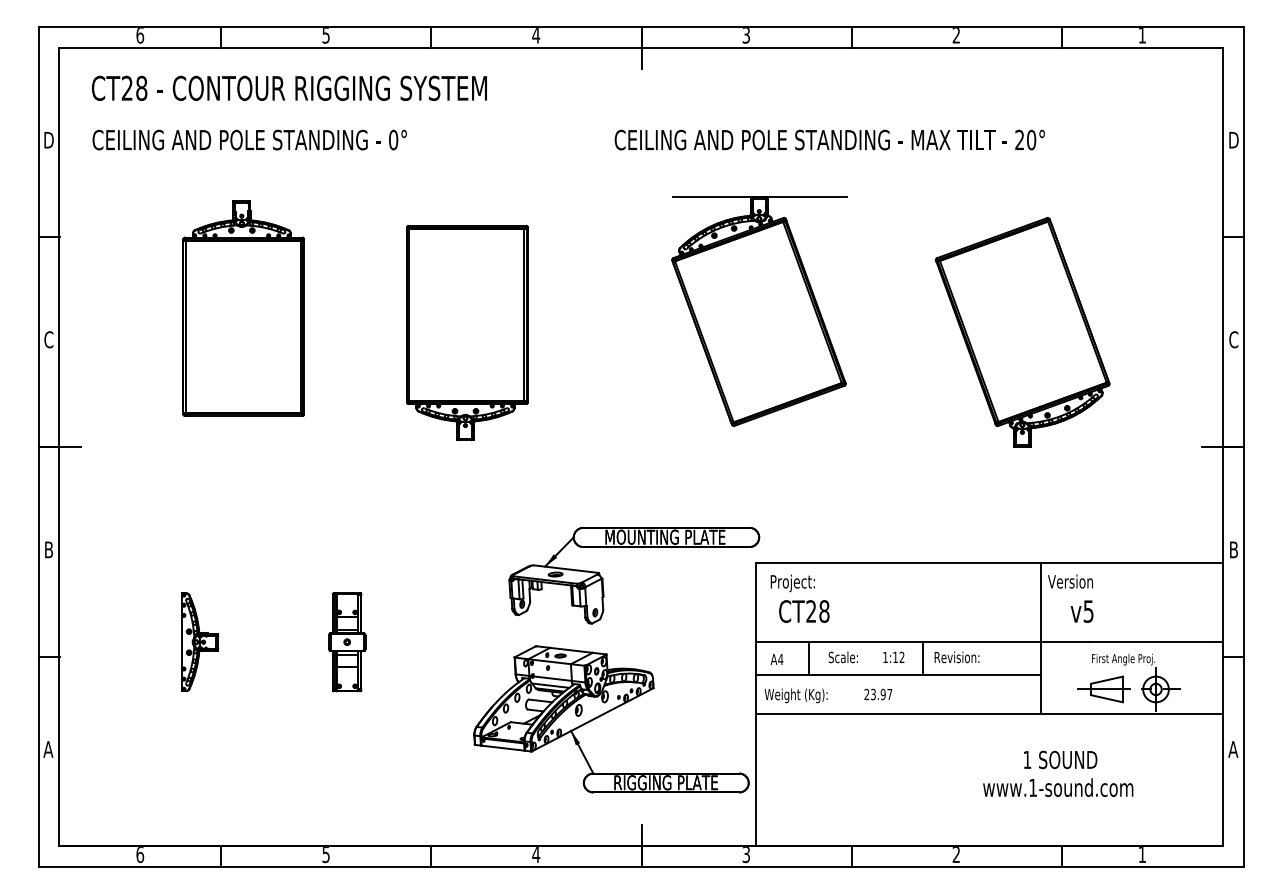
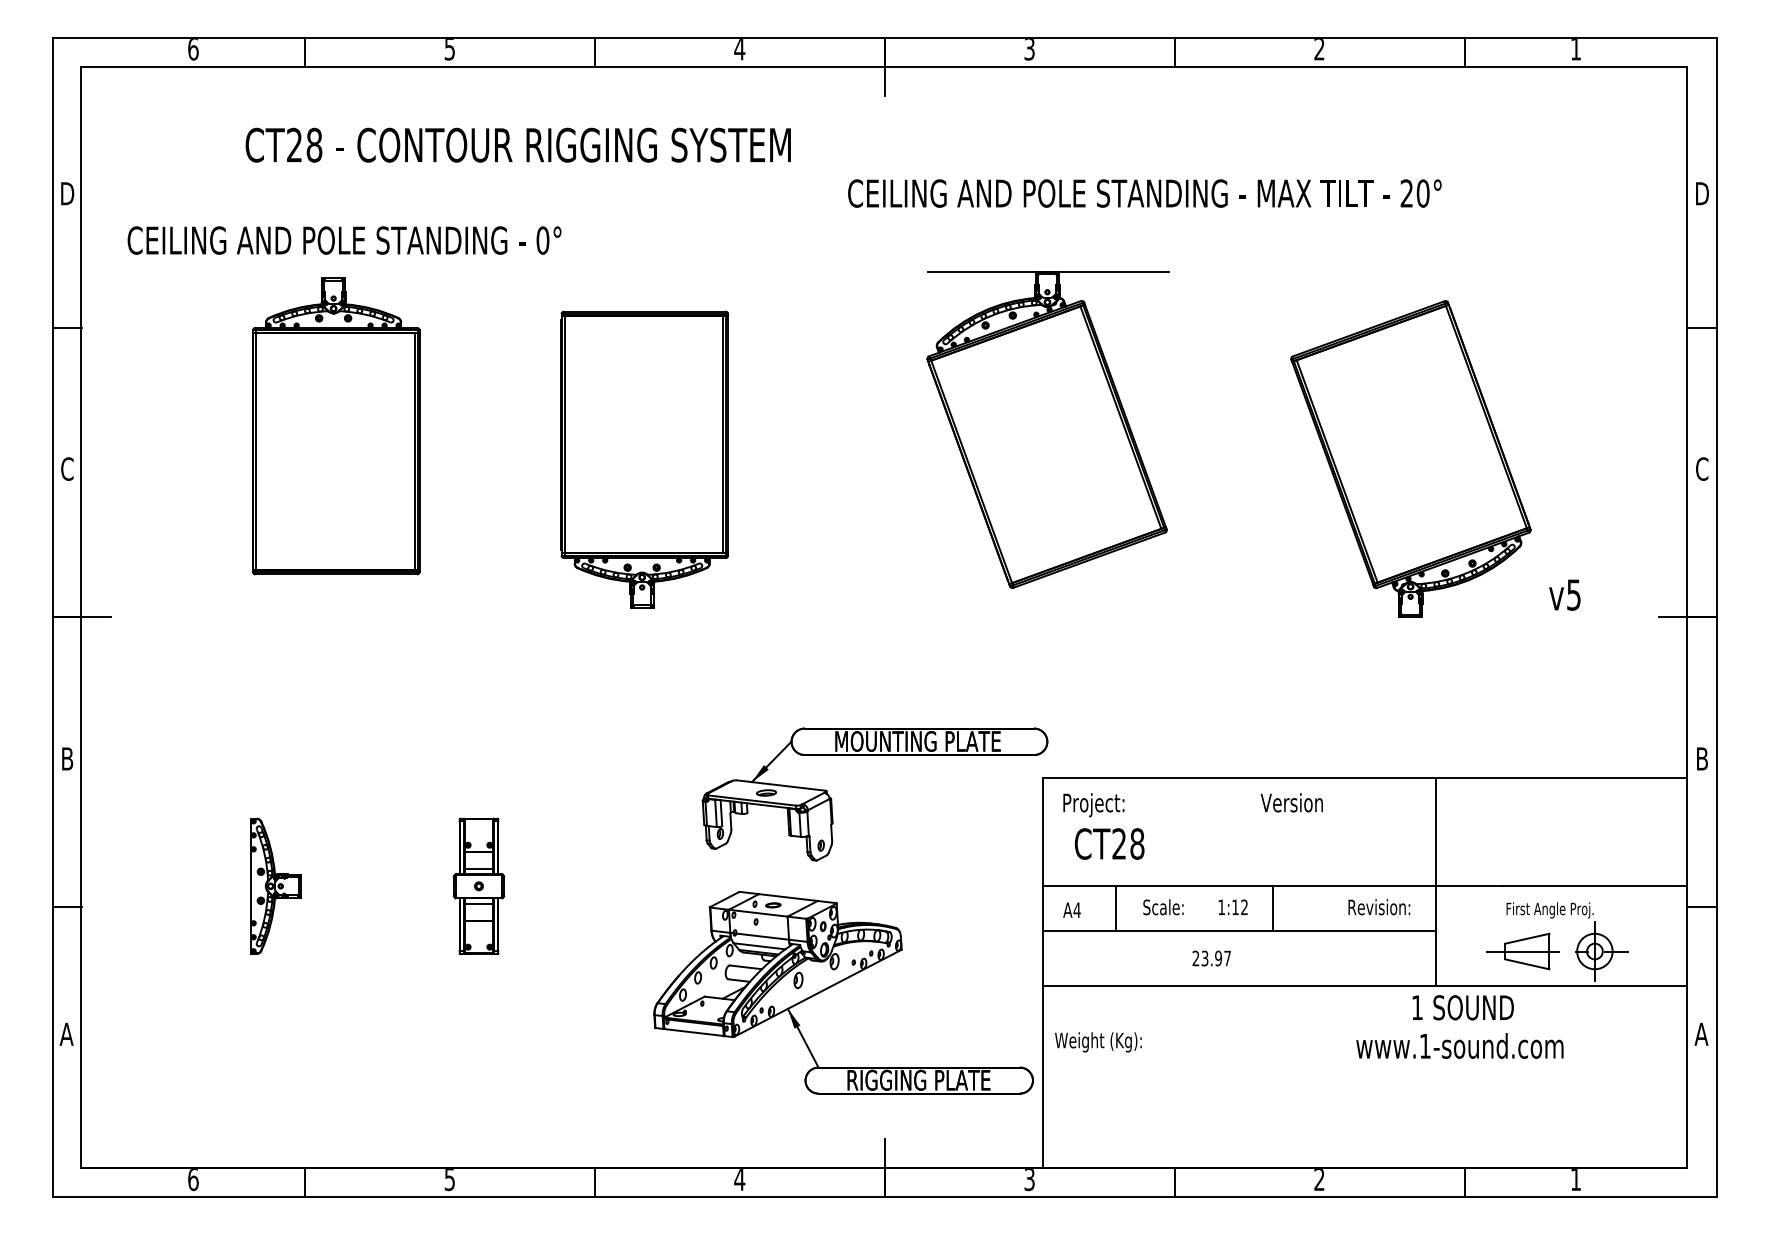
text: (288, 87) -> (517, 144), moved
text: (249, 140) -> (344, 240), moved
text: (1070, 581) -> (1291, 802), moved
text: (1081, 611) -> (1564, 594), moved
text: (957, 657) -> (1379, 907), moved
text: (796, 695) -> (1098, 1042), moved
text: (1057, 773) -> (1459, 1026), moved

